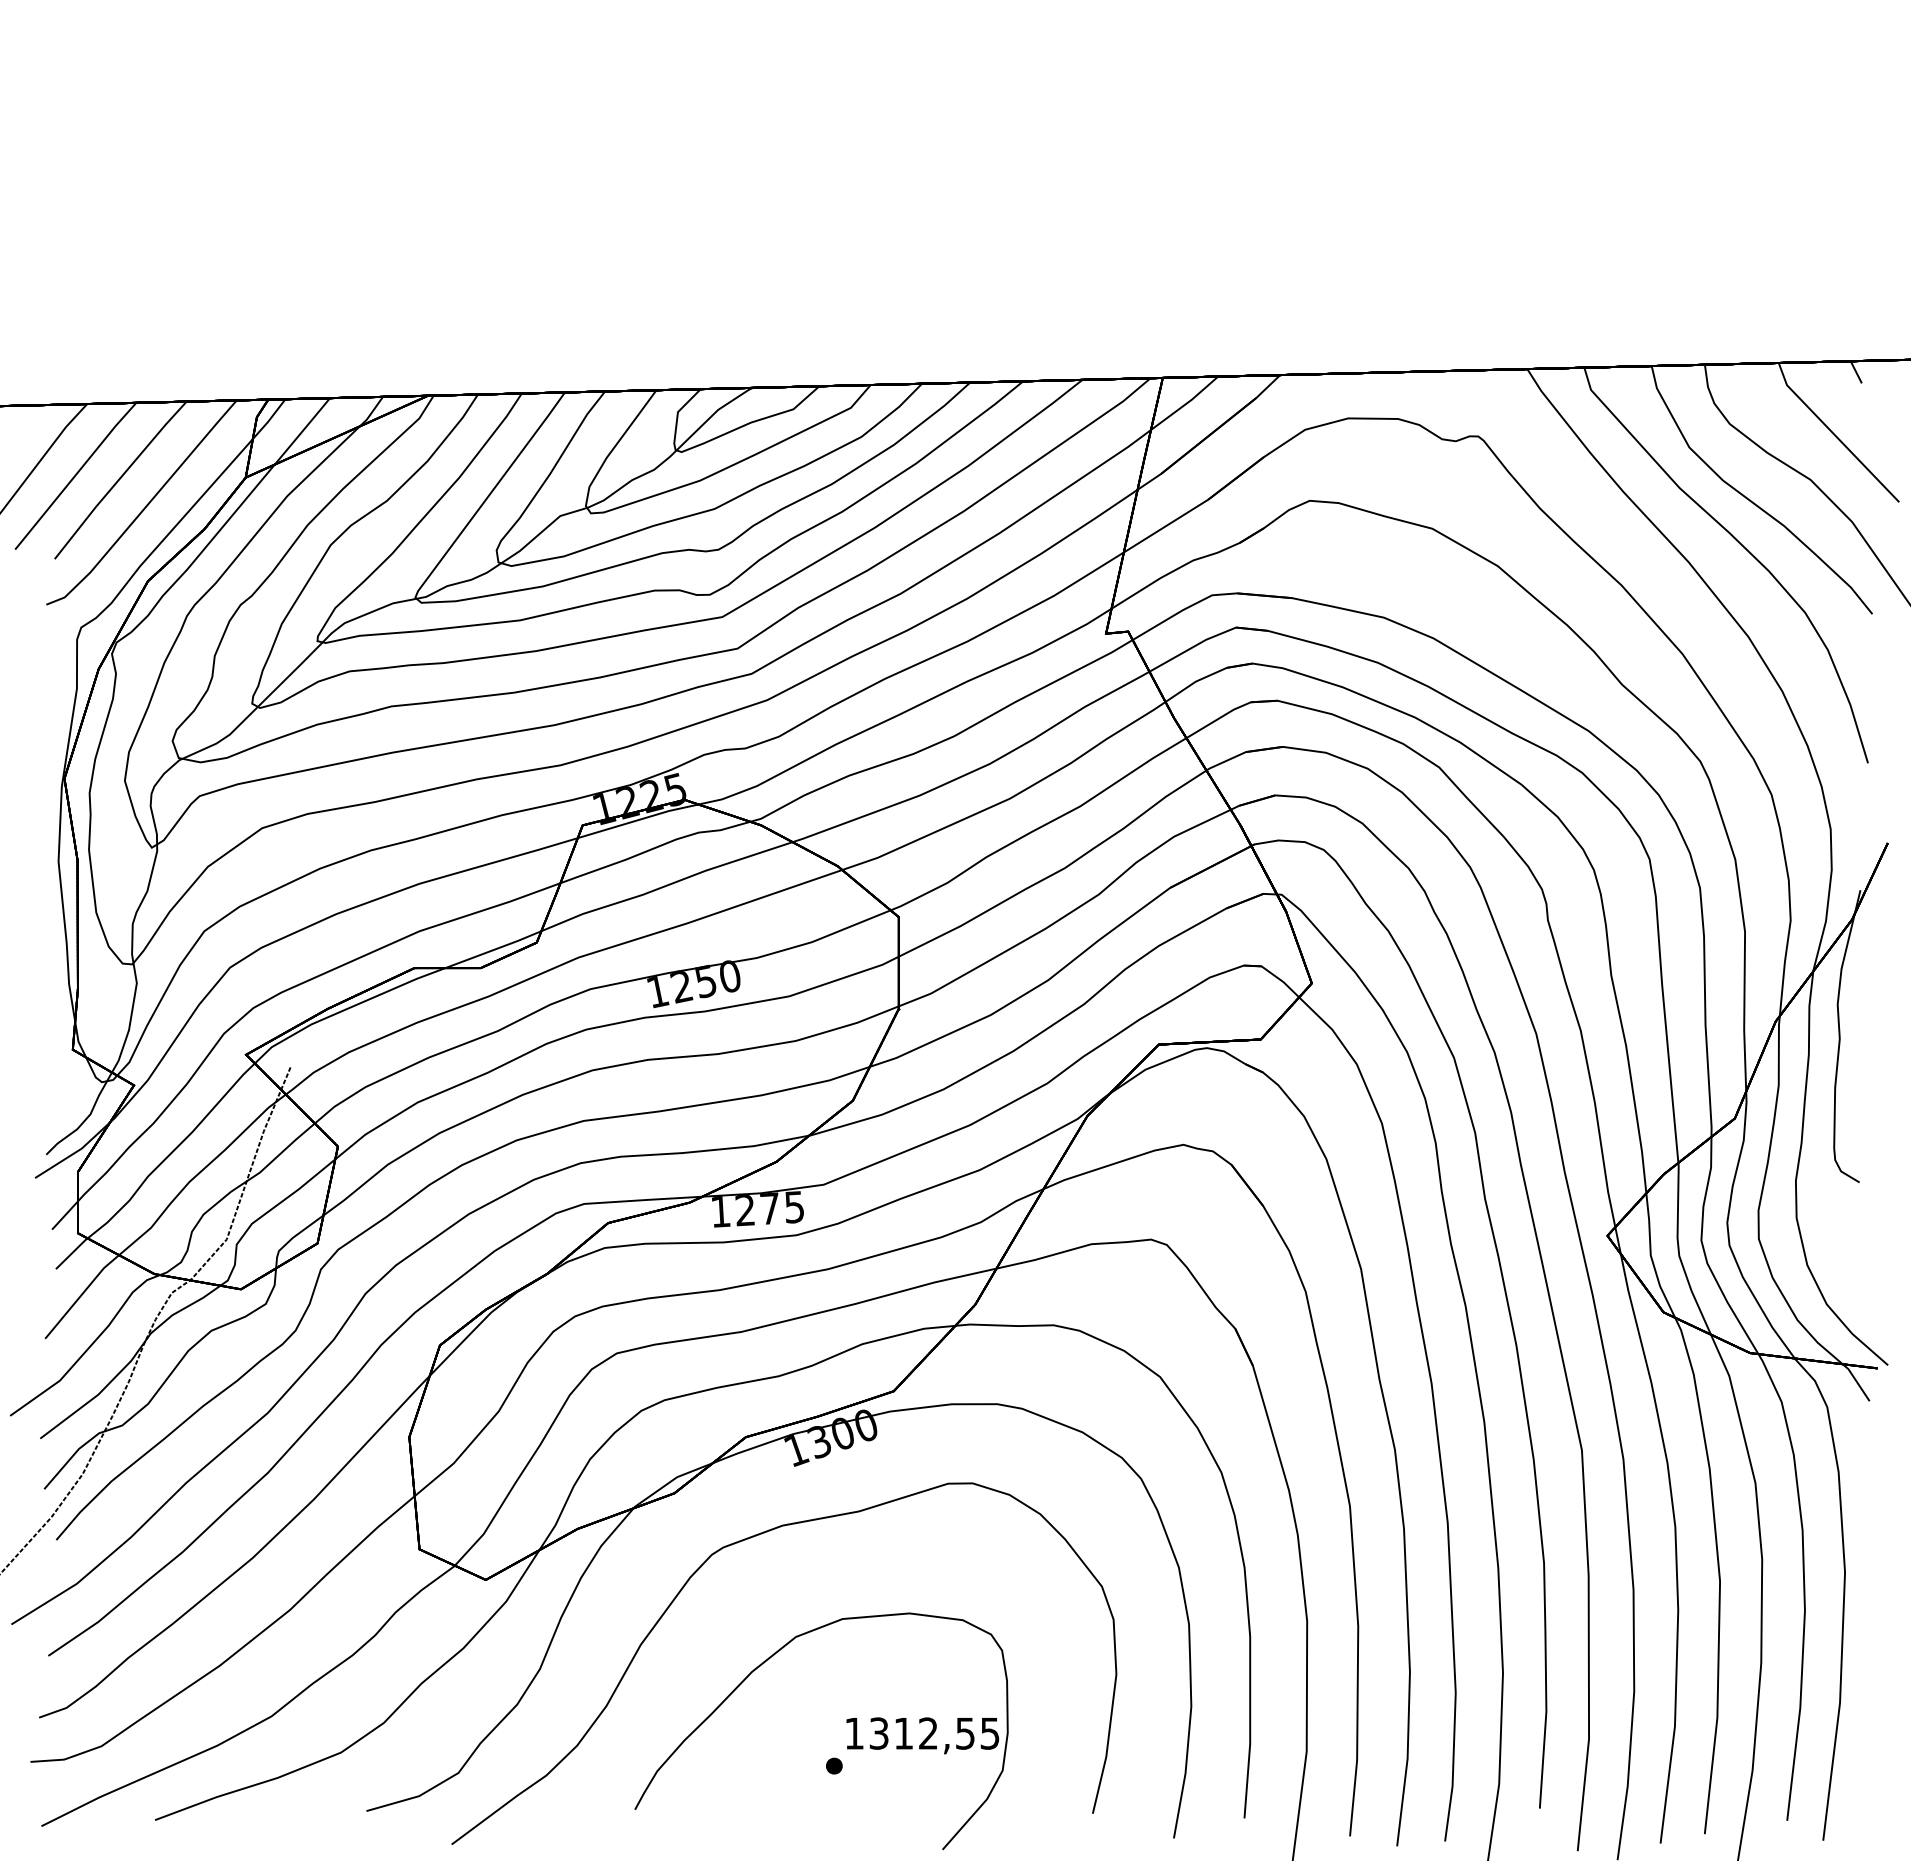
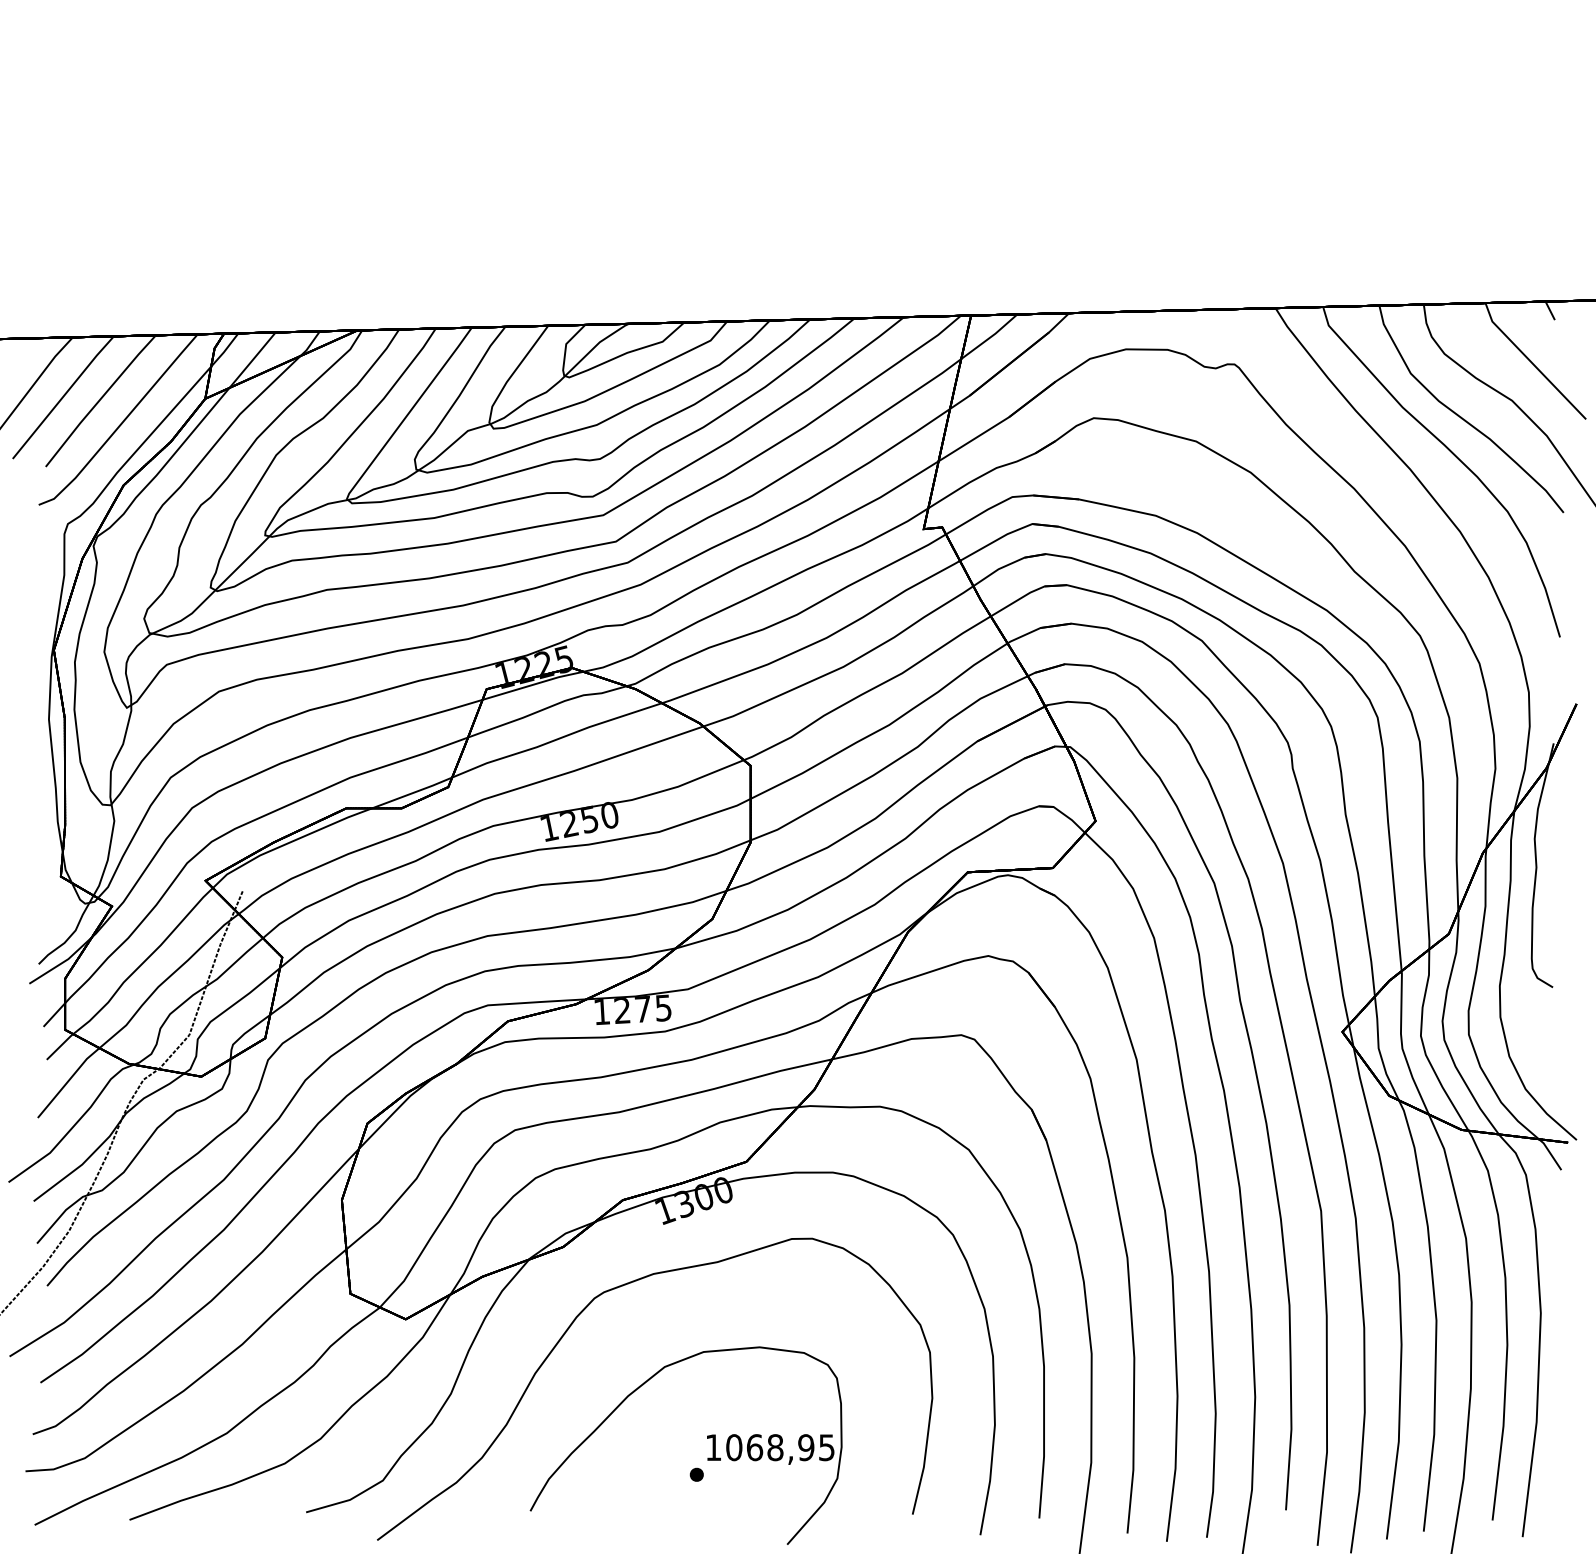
text: (922, 1733) -> (770, 1447), 1312,55 -> 1068,95

